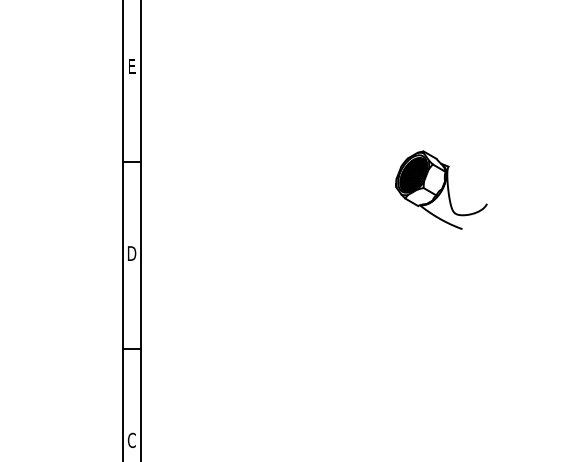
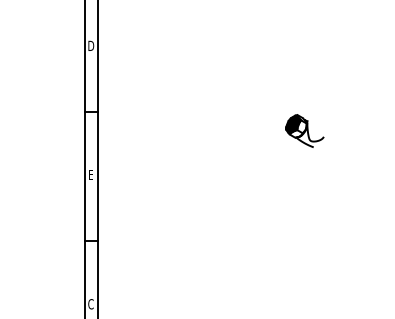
text: (132, 66) -> (91, 45), E -> D
part: (440, 189) -> (304, 130), size x0.6
text: (131, 254) -> (90, 175), D -> E

